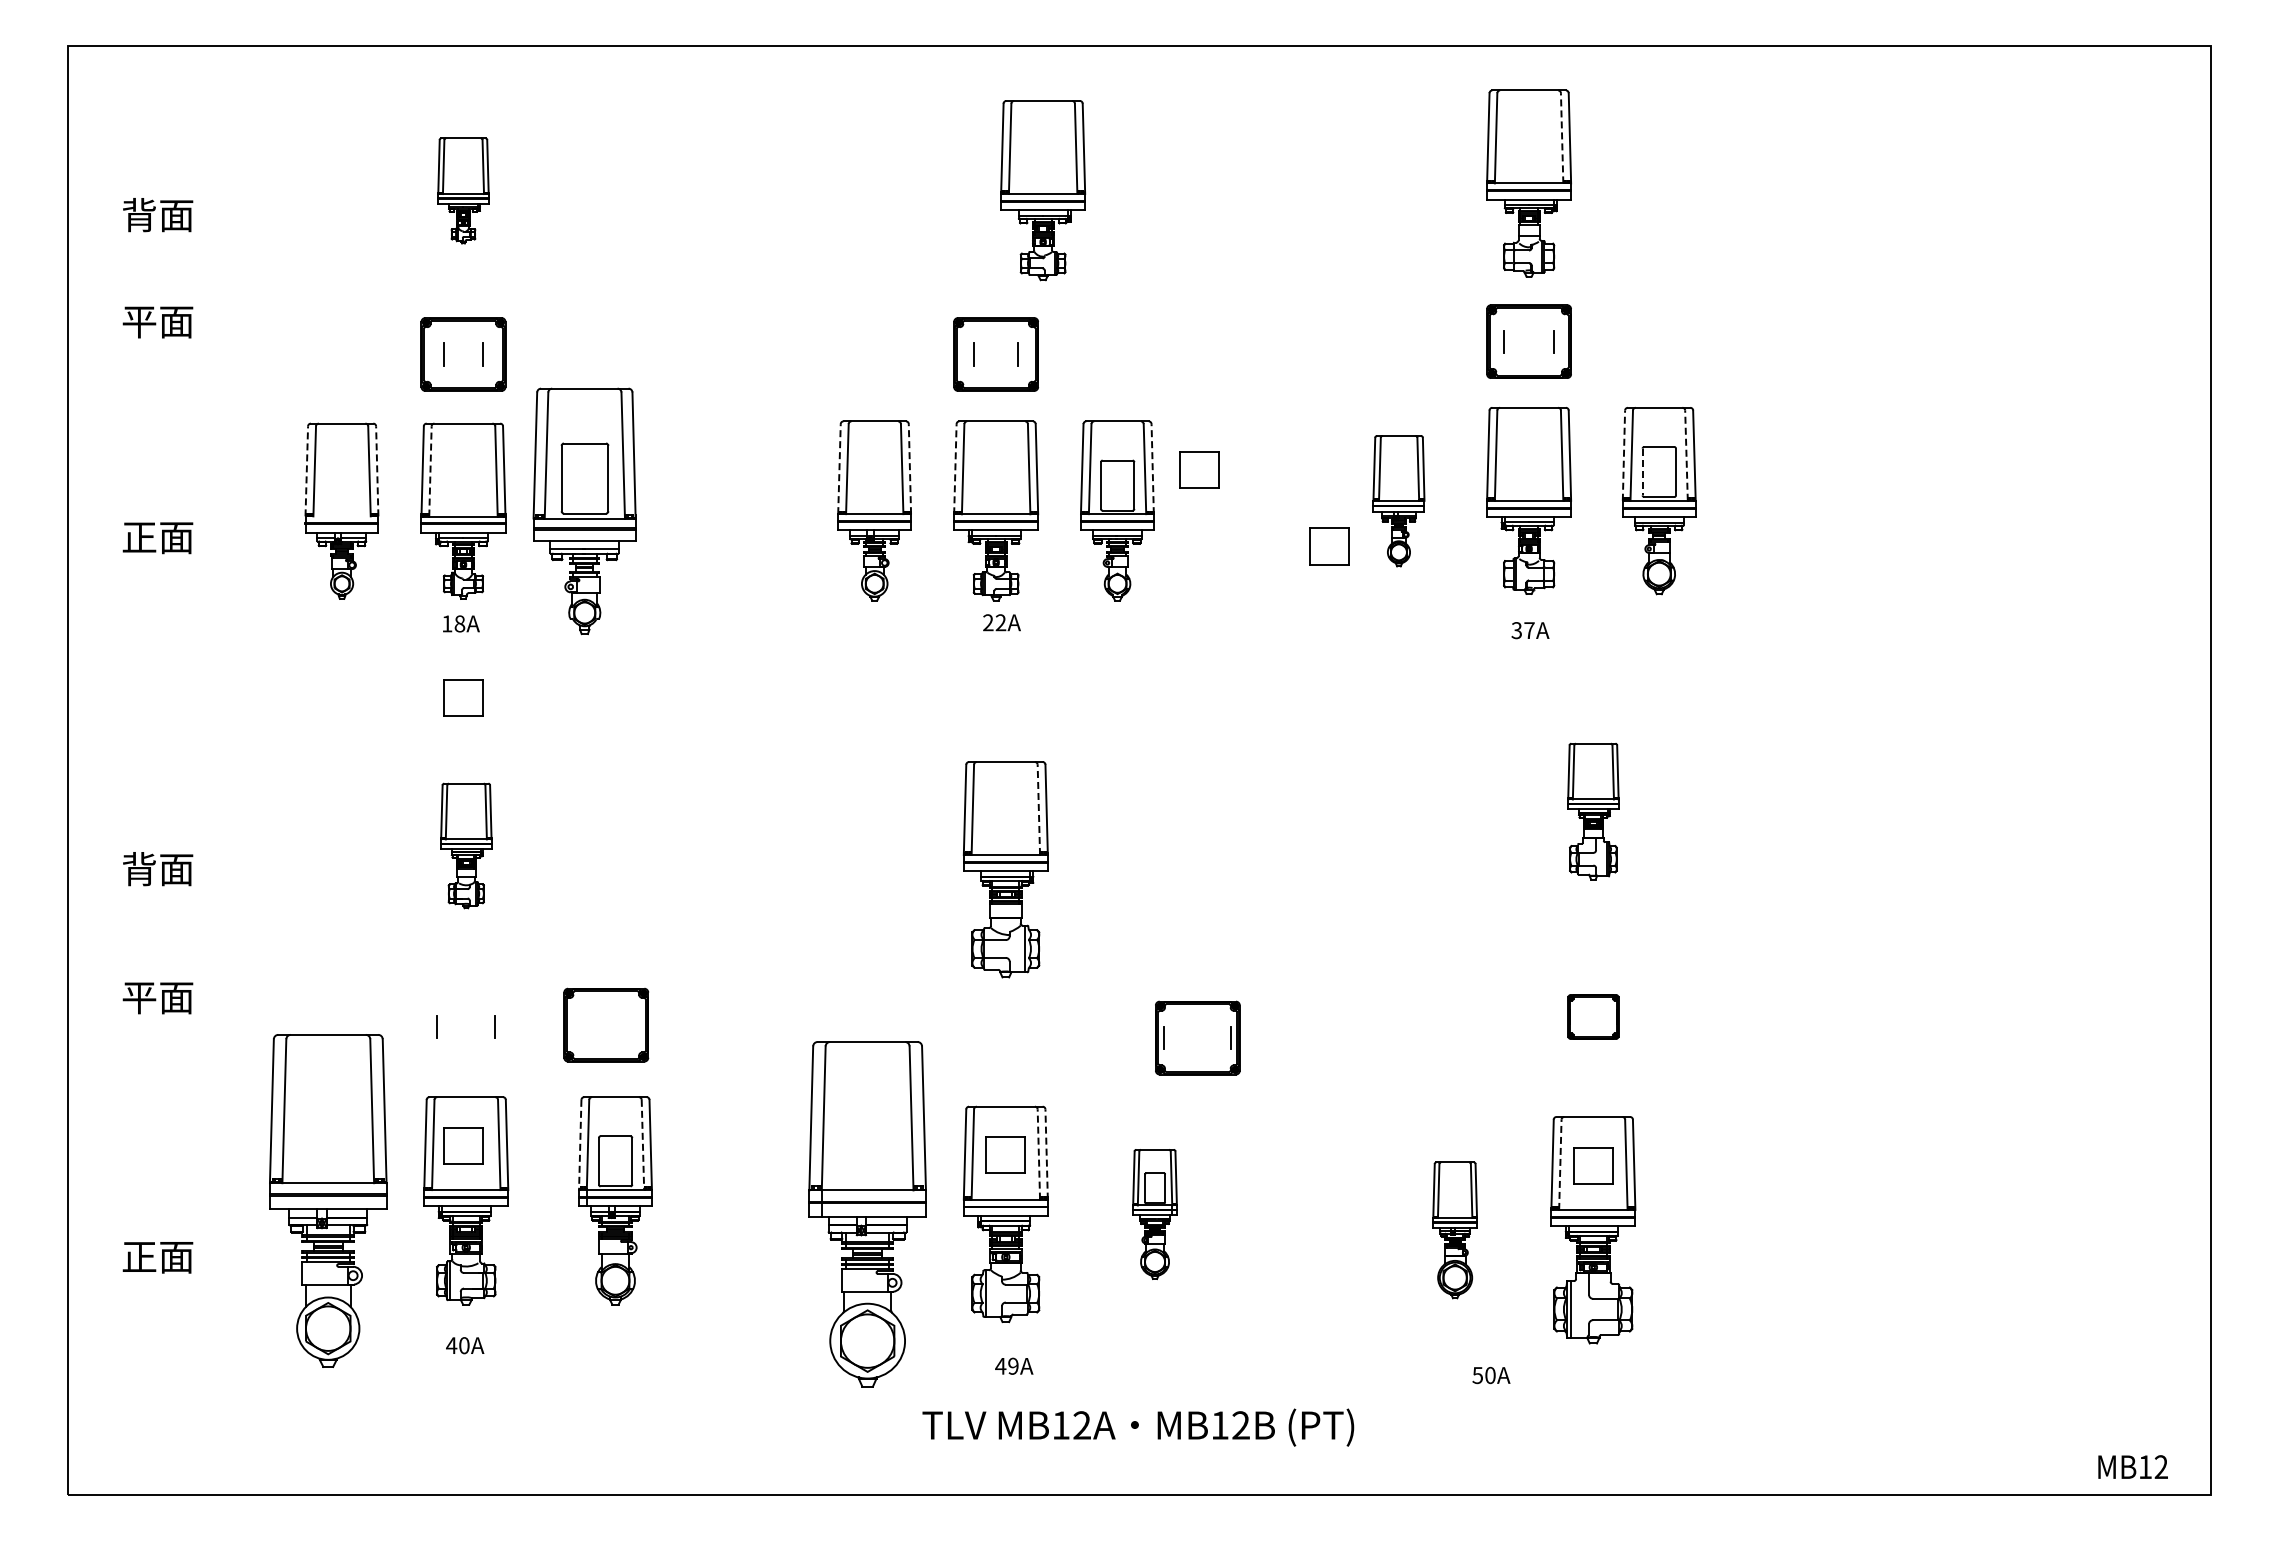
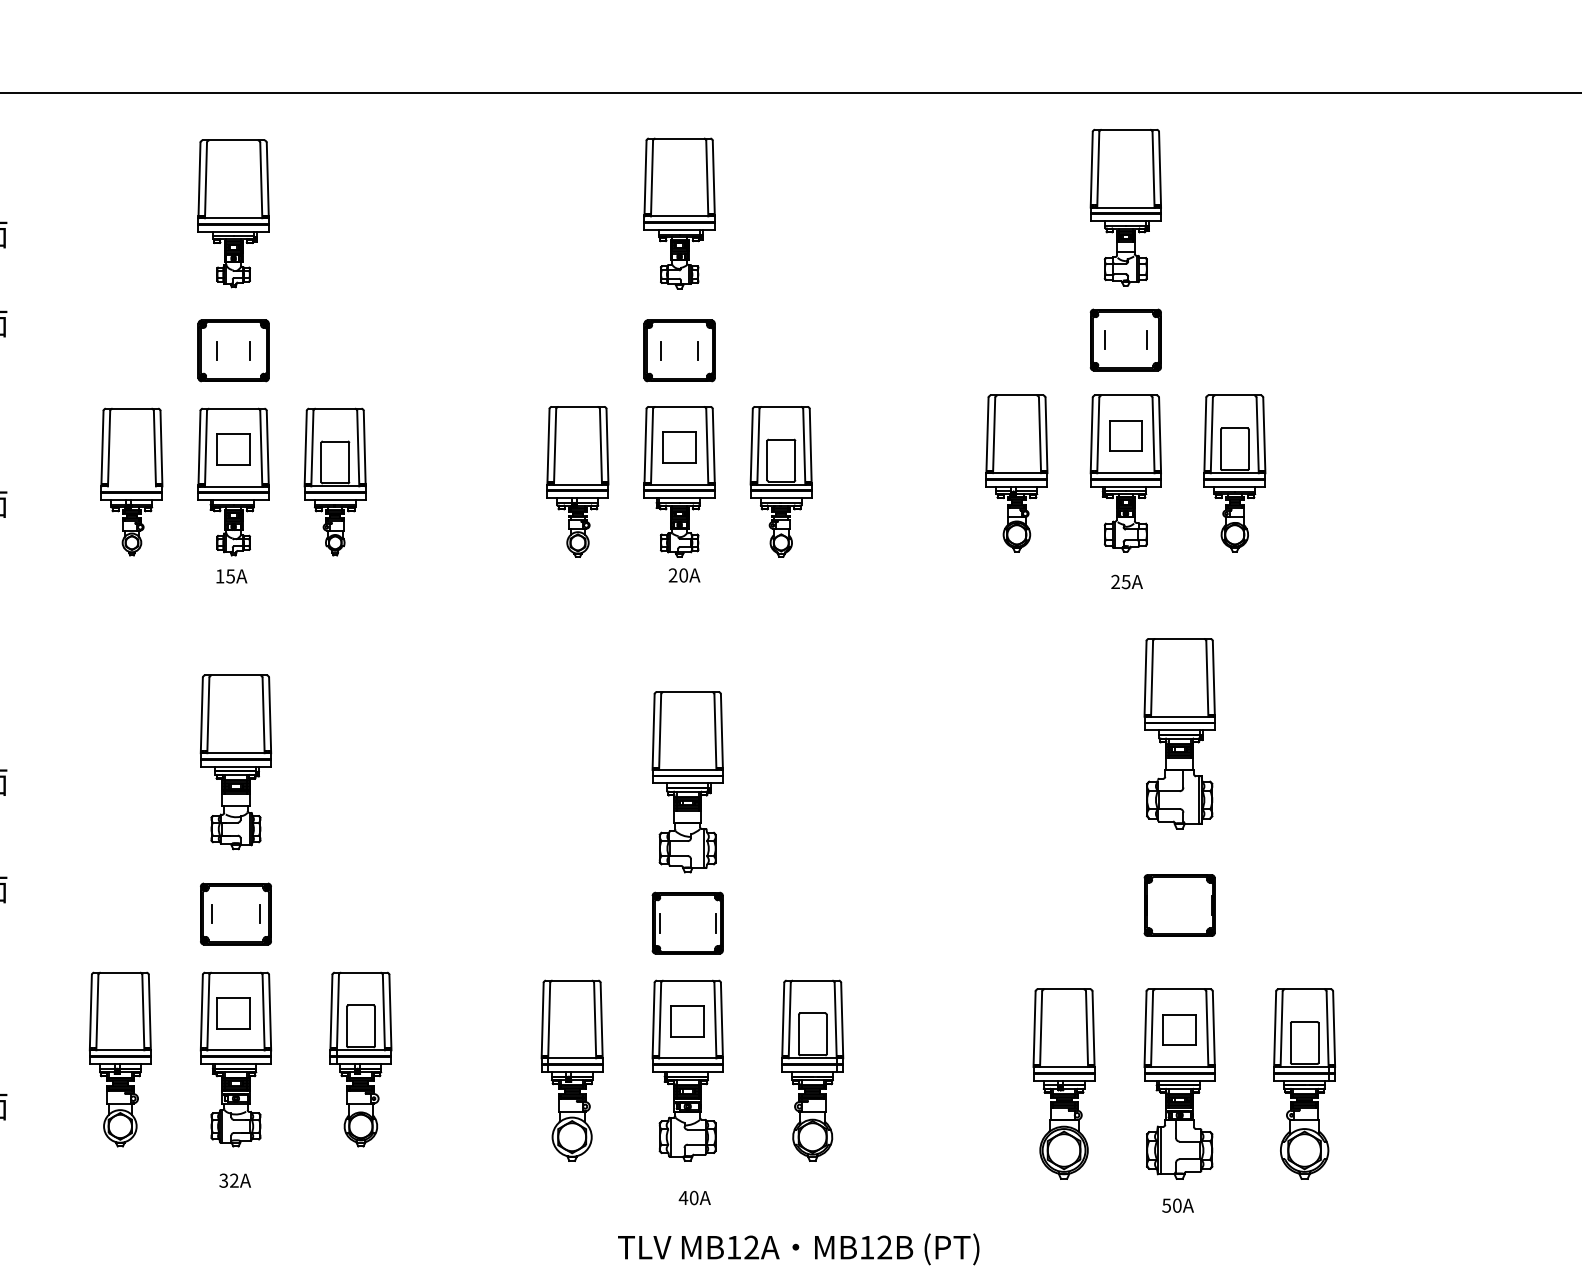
line: (1562, 137) -> (1153, 169), dashed -> solid
part: (463, 190) -> (233, 213), size x1.67
part: (1043, 190) -> (679, 213), moved
line: (1623, 455) -> (1204, 435), dashed -> solid
line: (1686, 455) -> (1257, 435), dashed -> solid
line: (839, 468) -> (548, 446), dashed -> solid
line: (909, 468) -> (607, 446), dashed -> solid
line: (955, 468) -> (645, 446), dashed -> solid
line: (1152, 468) -> (810, 446), dashed -> solid
part: (1199, 469) -> (679, 447), moved
line: (306, 470) -> (102, 447), dashed -> solid
line: (377, 470) -> (161, 447), dashed -> solid
line: (430, 470) -> (206, 447), dashed -> solid
line: (1642, 472) -> (1220, 449), dashed -> solid
part: (1398, 501) -> (1016, 473), size x1.43
part: (584, 510) -> (334, 481), size x0.71
part: (1329, 546) -> (1126, 436), moved
text: (1000, 622) -> (683, 575), 22A -> 20A
text: (459, 623) -> (230, 576), 18A -> 15A
text: (1522, 630) -> (1120, 581), 37A -> 25A
part: (463, 697) -> (233, 448), moved
line: (1038, 809) -> (715, 731), dashed -> solid
part: (1593, 811) -> (1179, 733), size x1.67
part: (466, 845) -> (236, 761), size x1.67
part: (1593, 1016) -> (1179, 905), size x1.67
part: (606, 1024) -> (236, 913), moved
part: (1197, 1037) -> (687, 922), moved
line: (580, 1145) -> (331, 1013), dashed -> solid
line: (642, 1145) -> (383, 1013), dashed -> solid
line: (1038, 1154) -> (715, 1020), dashed -> solid
line: (1046, 1154) -> (721, 1020), dashed -> solid
line: (1560, 1164) -> (1152, 1029), dashed -> solid
part: (327, 1200) -> (119, 1059), size x0.62
part: (867, 1214) -> (571, 1070), size x0.62
part: (1154, 1214) -> (812, 1070), size x1.67
part: (1454, 1230) -> (1063, 1084), size x1.67
part: (1742, 1230) -> (1304, 1084), added
text: (457, 1345) -> (228, 1180), 40A -> 32A
text: (1013, 1365) -> (694, 1197), 49A -> 40A
text: (1491, 1375) -> (1178, 1205), moved

